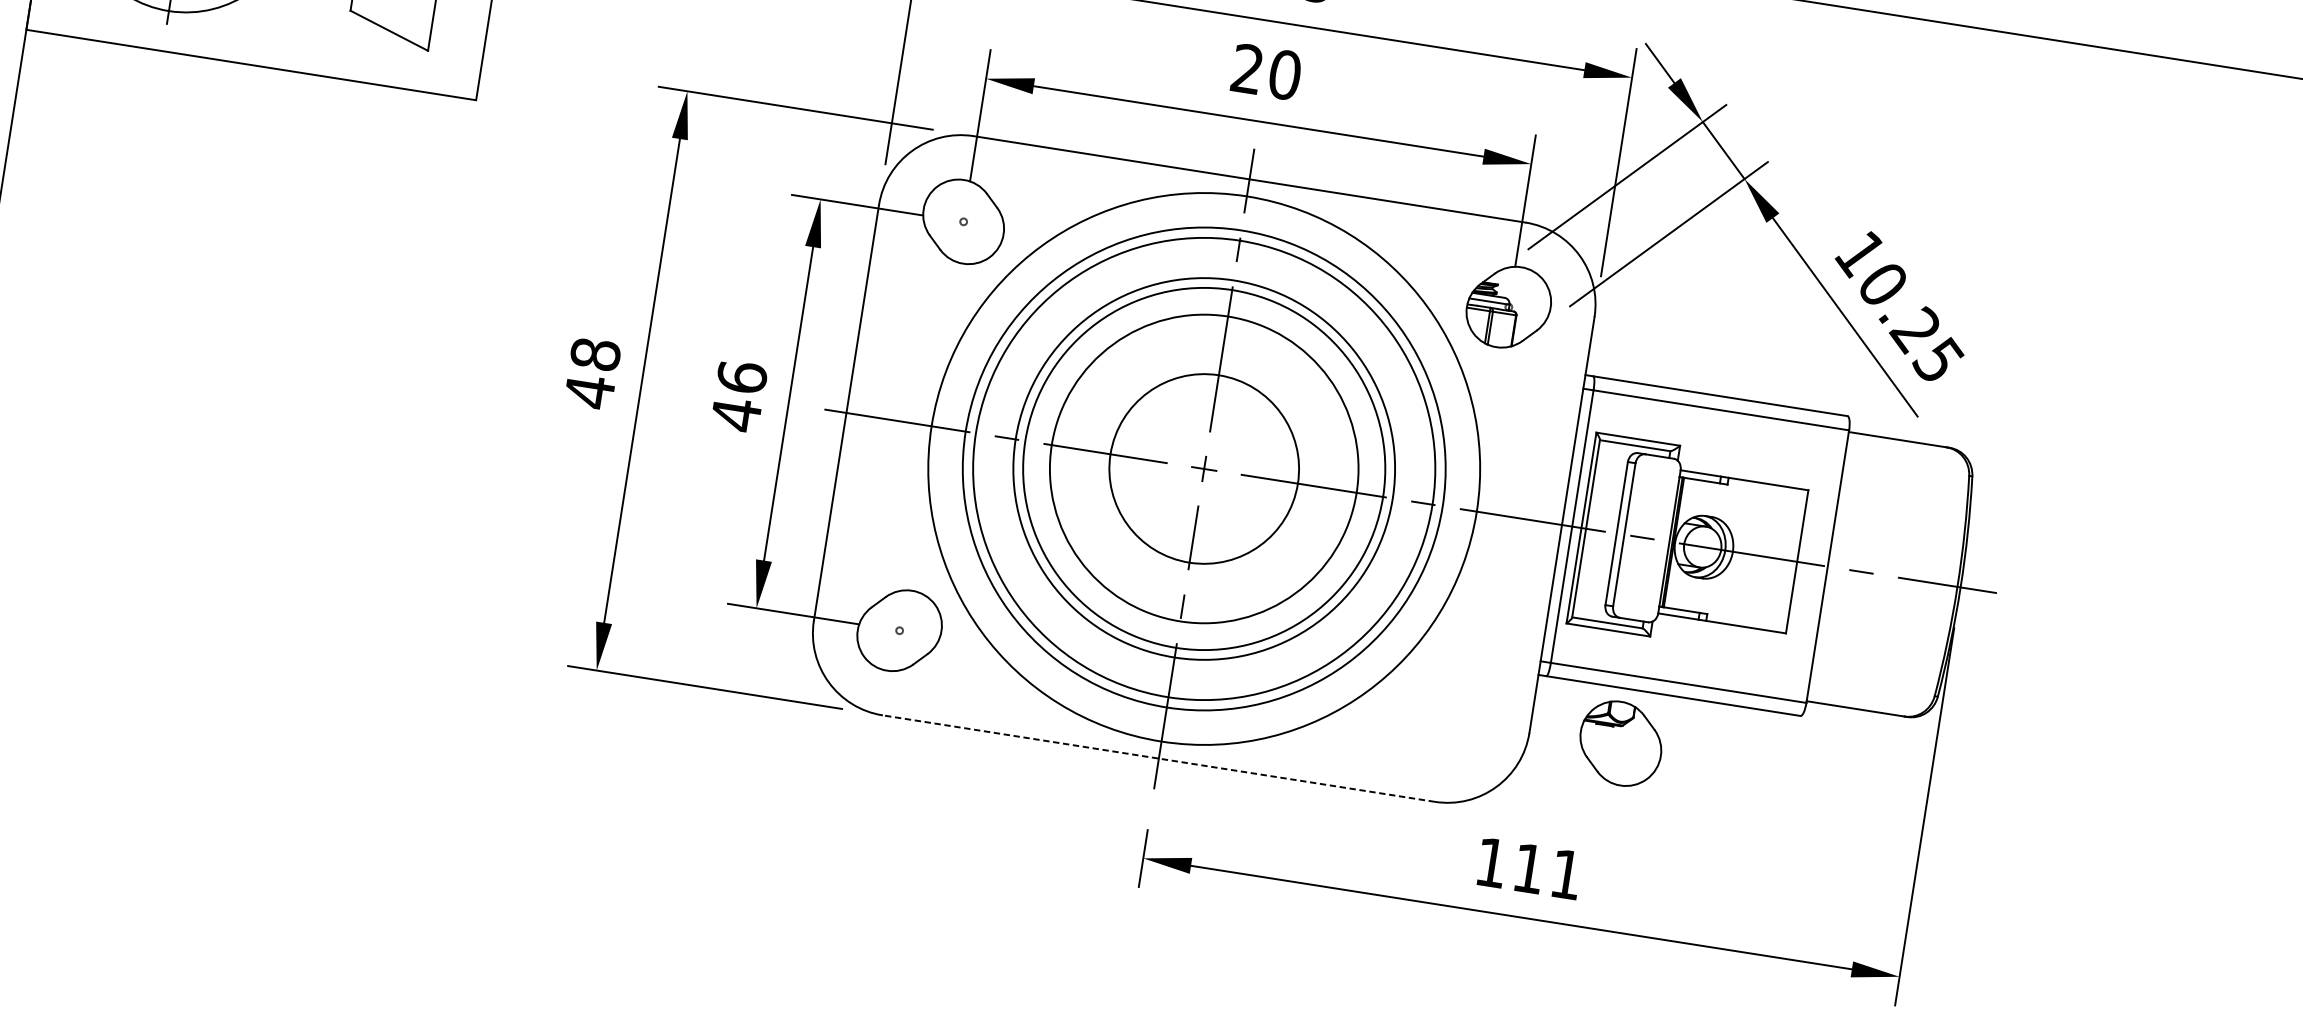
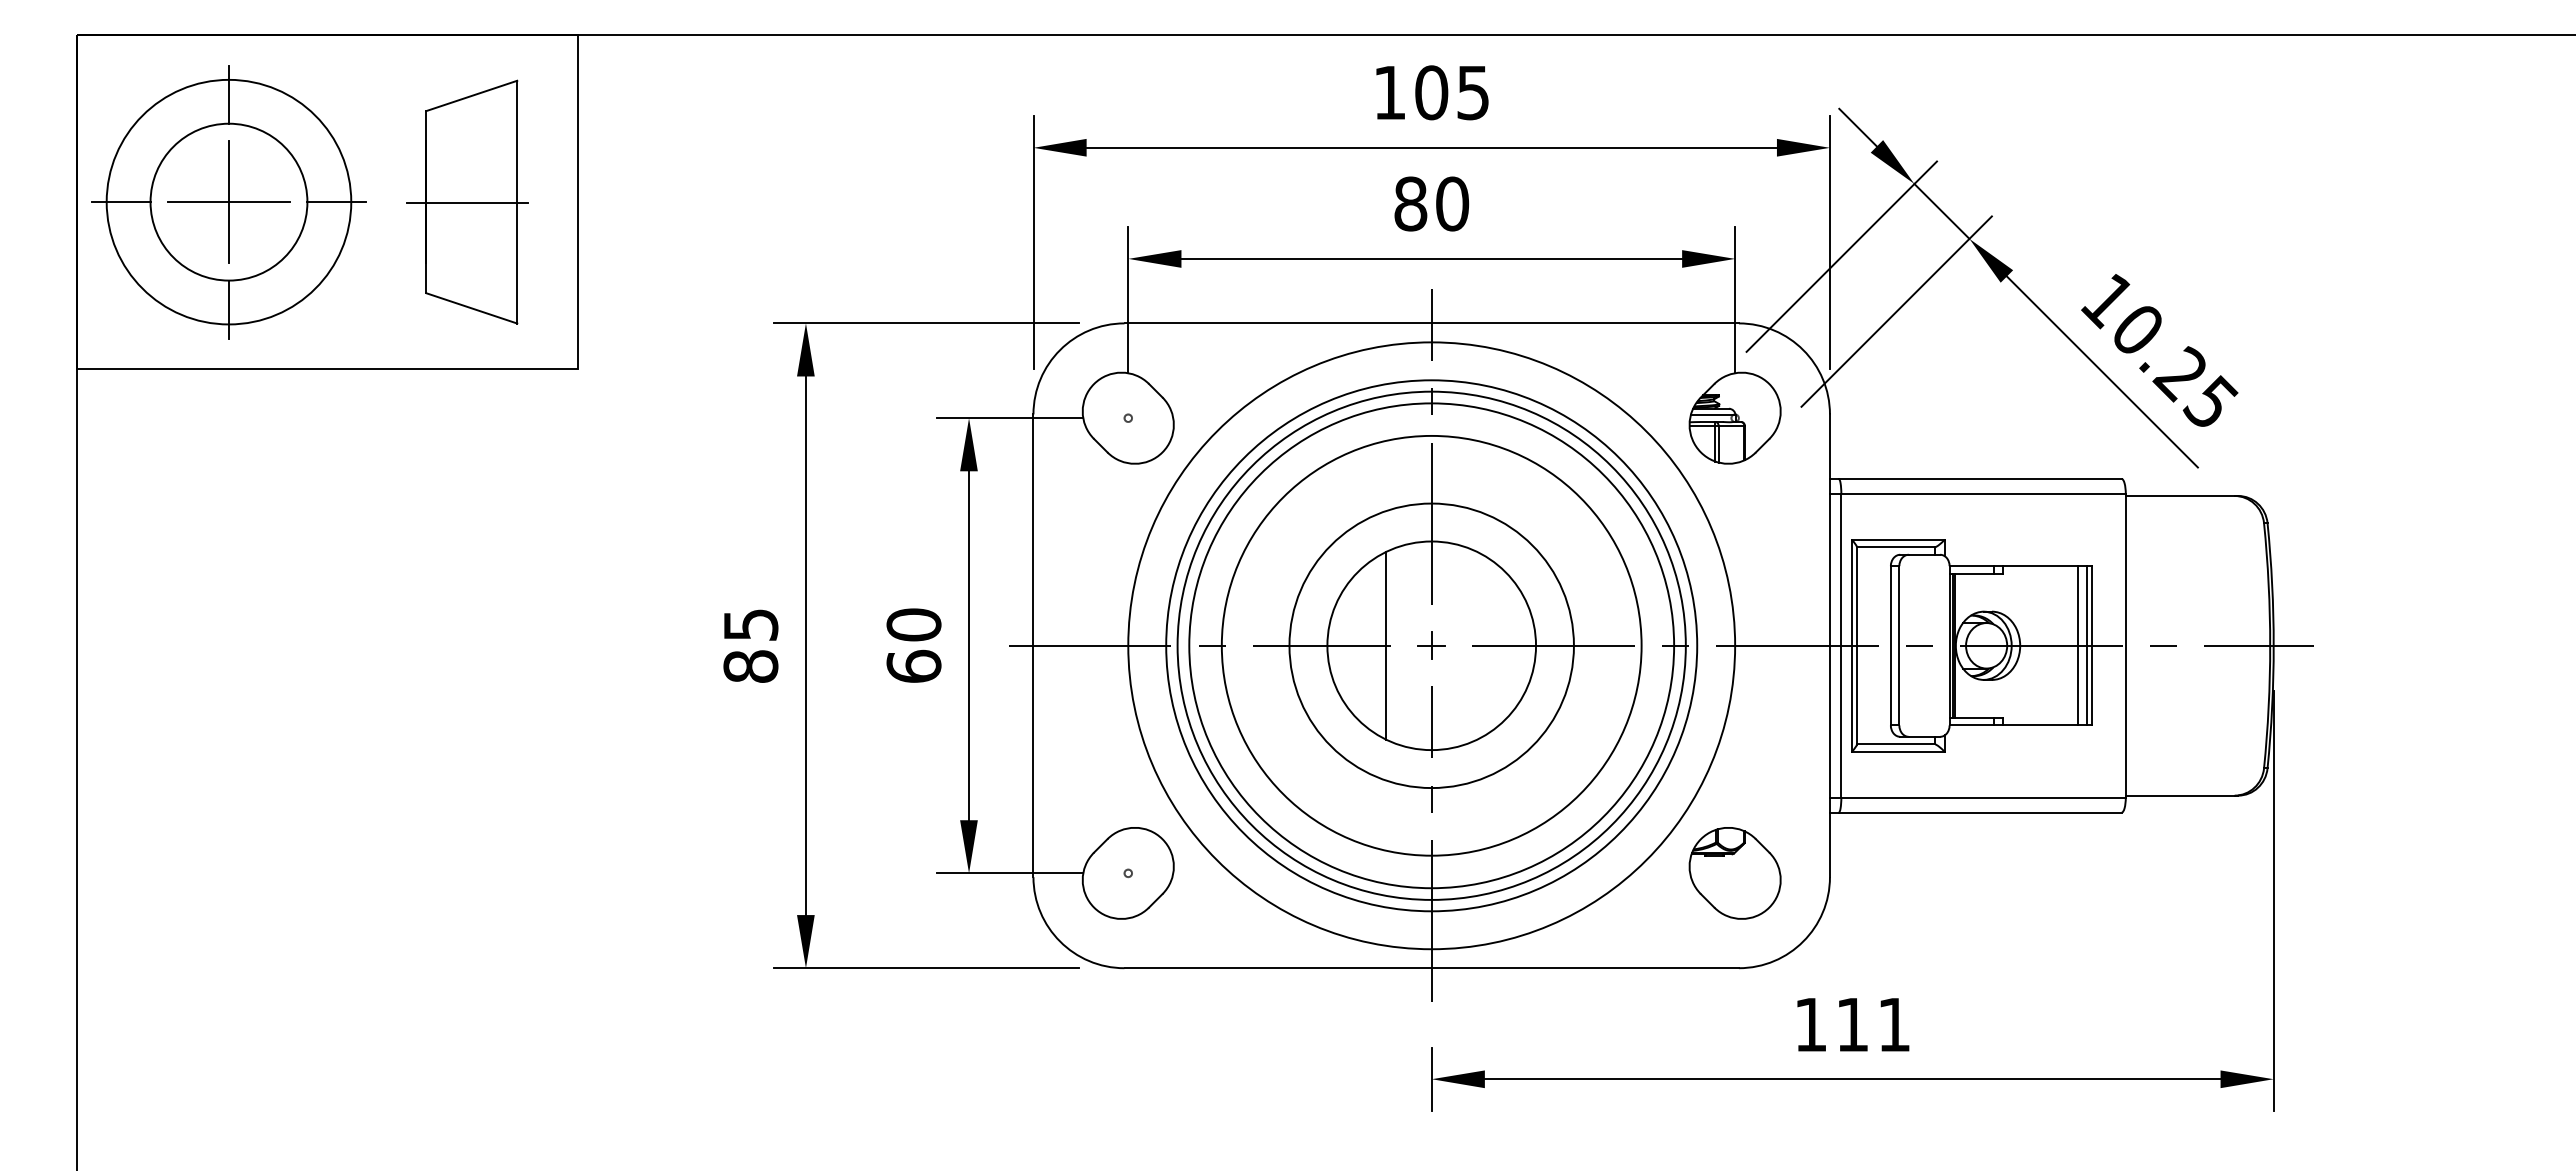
text: (1247, 68) -> (1410, 203), 20 -> 80
text: (592, 373) -> (750, 646), 48 -> 85
text: (738, 396) -> (913, 646), 46 -> 60
line: (1163, 462) -> (1386, 645), added
circle: (1204, 468) -> (1431, 645), size x0.71
circle: (1204, 468) -> (1431, 645), size x1.43
line: (1785, 559) -> (2078, 645), added
line: (1792, 560) -> (2086, 645), added
part: (1620, 743) -> (1734, 873), moved
line: (1158, 758) -> (1431, 968), dashed -> solid

